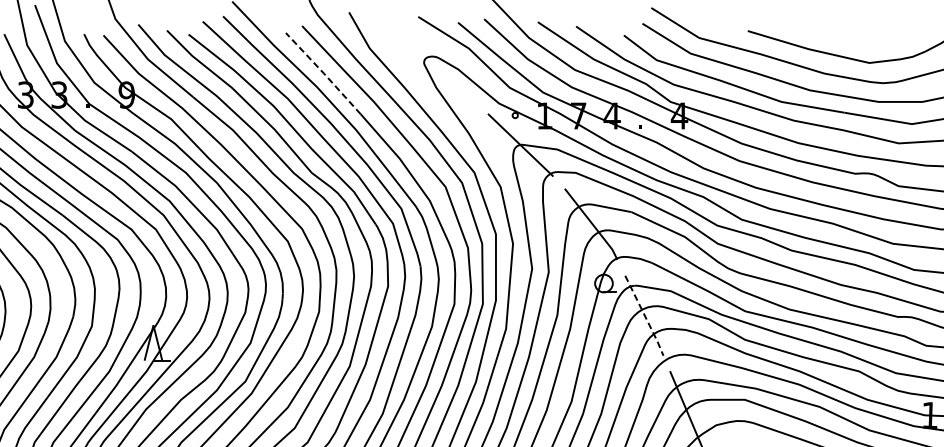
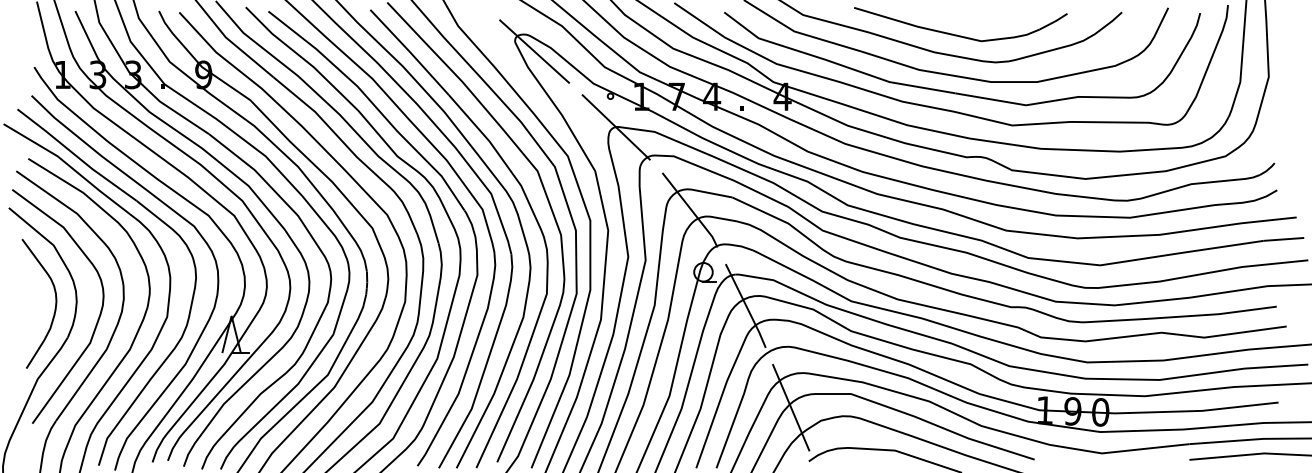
line: (442, 72) -> (534, 51), added
line: (324, 73) -> (410, 52), dashed -> solid
line: (645, 316) -> (746, 306), dashed -> solid

